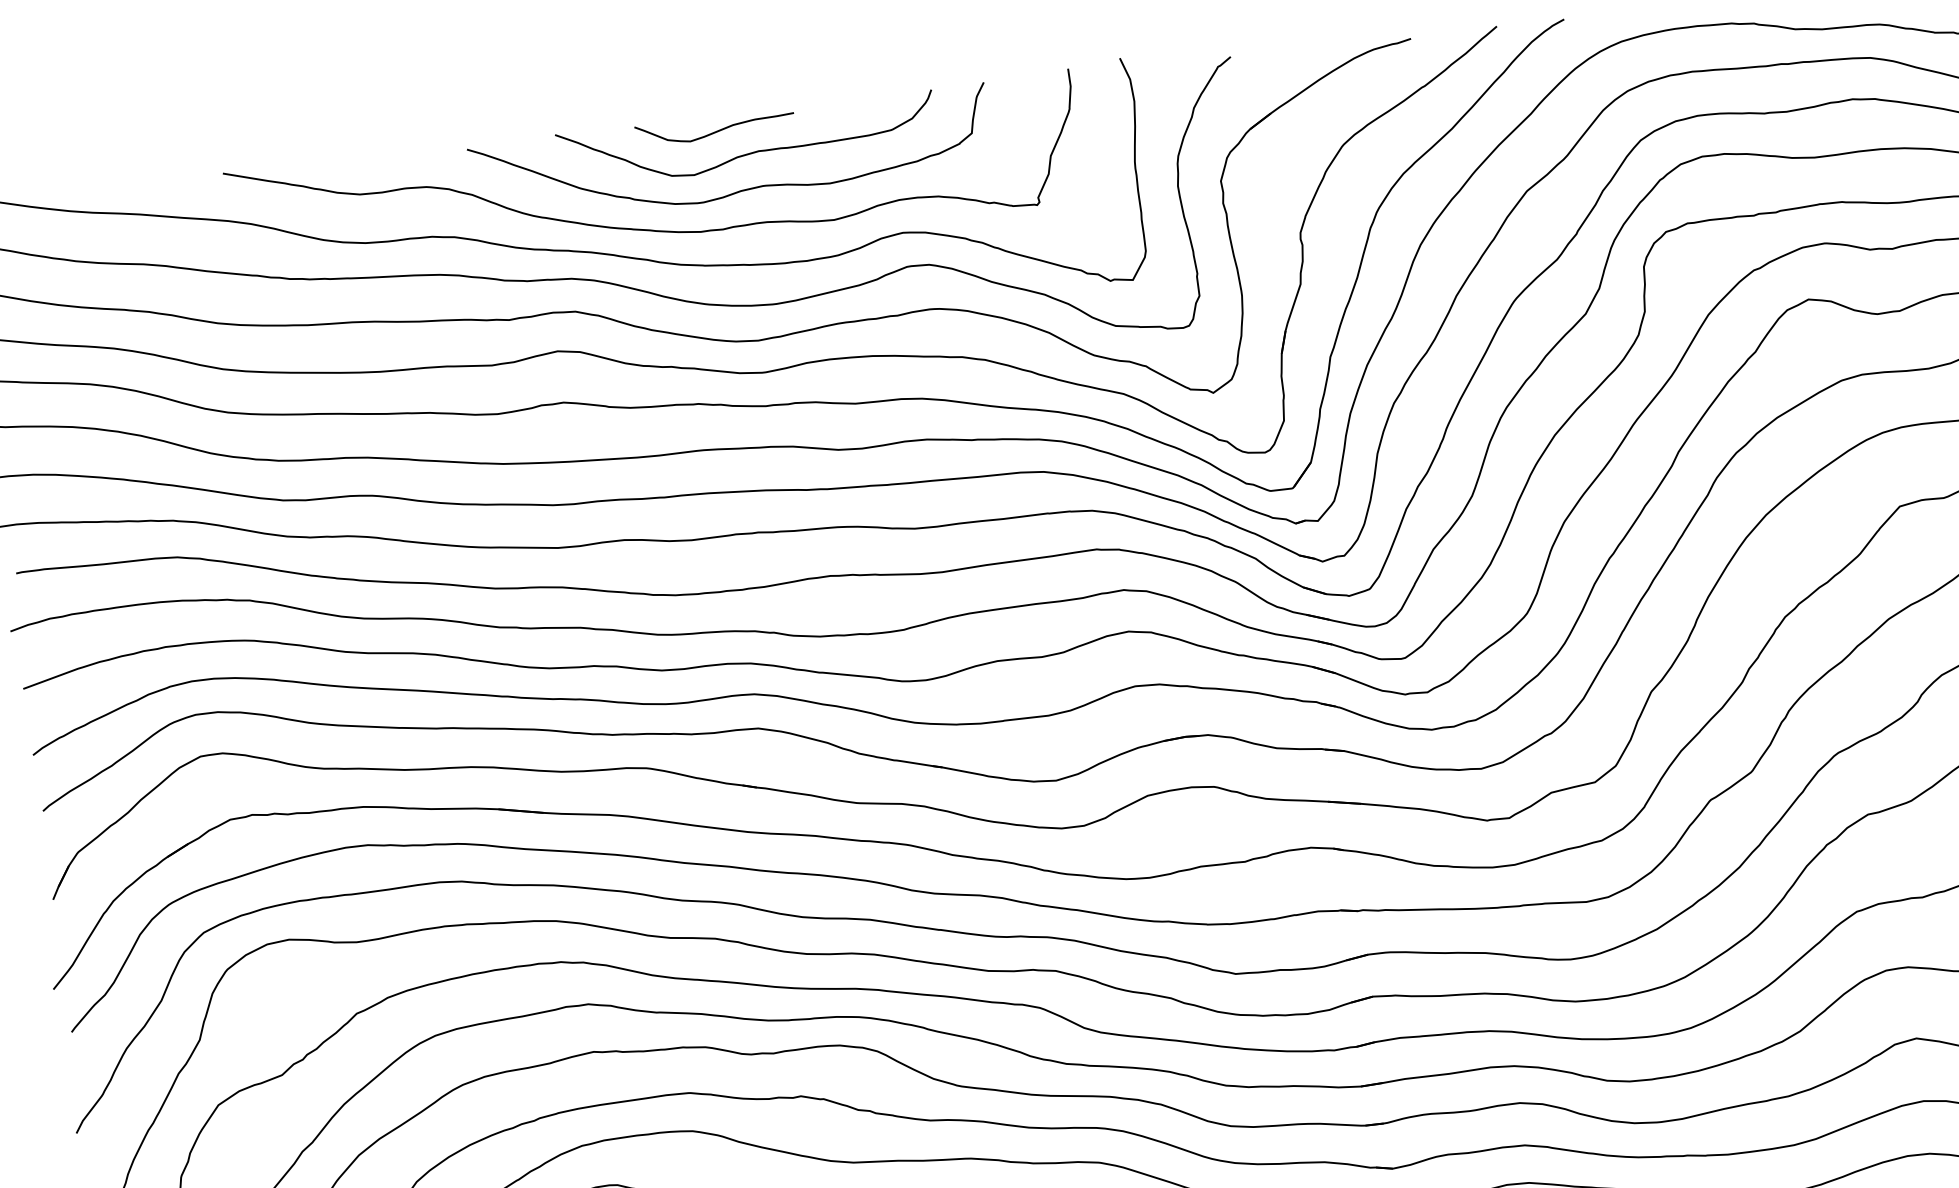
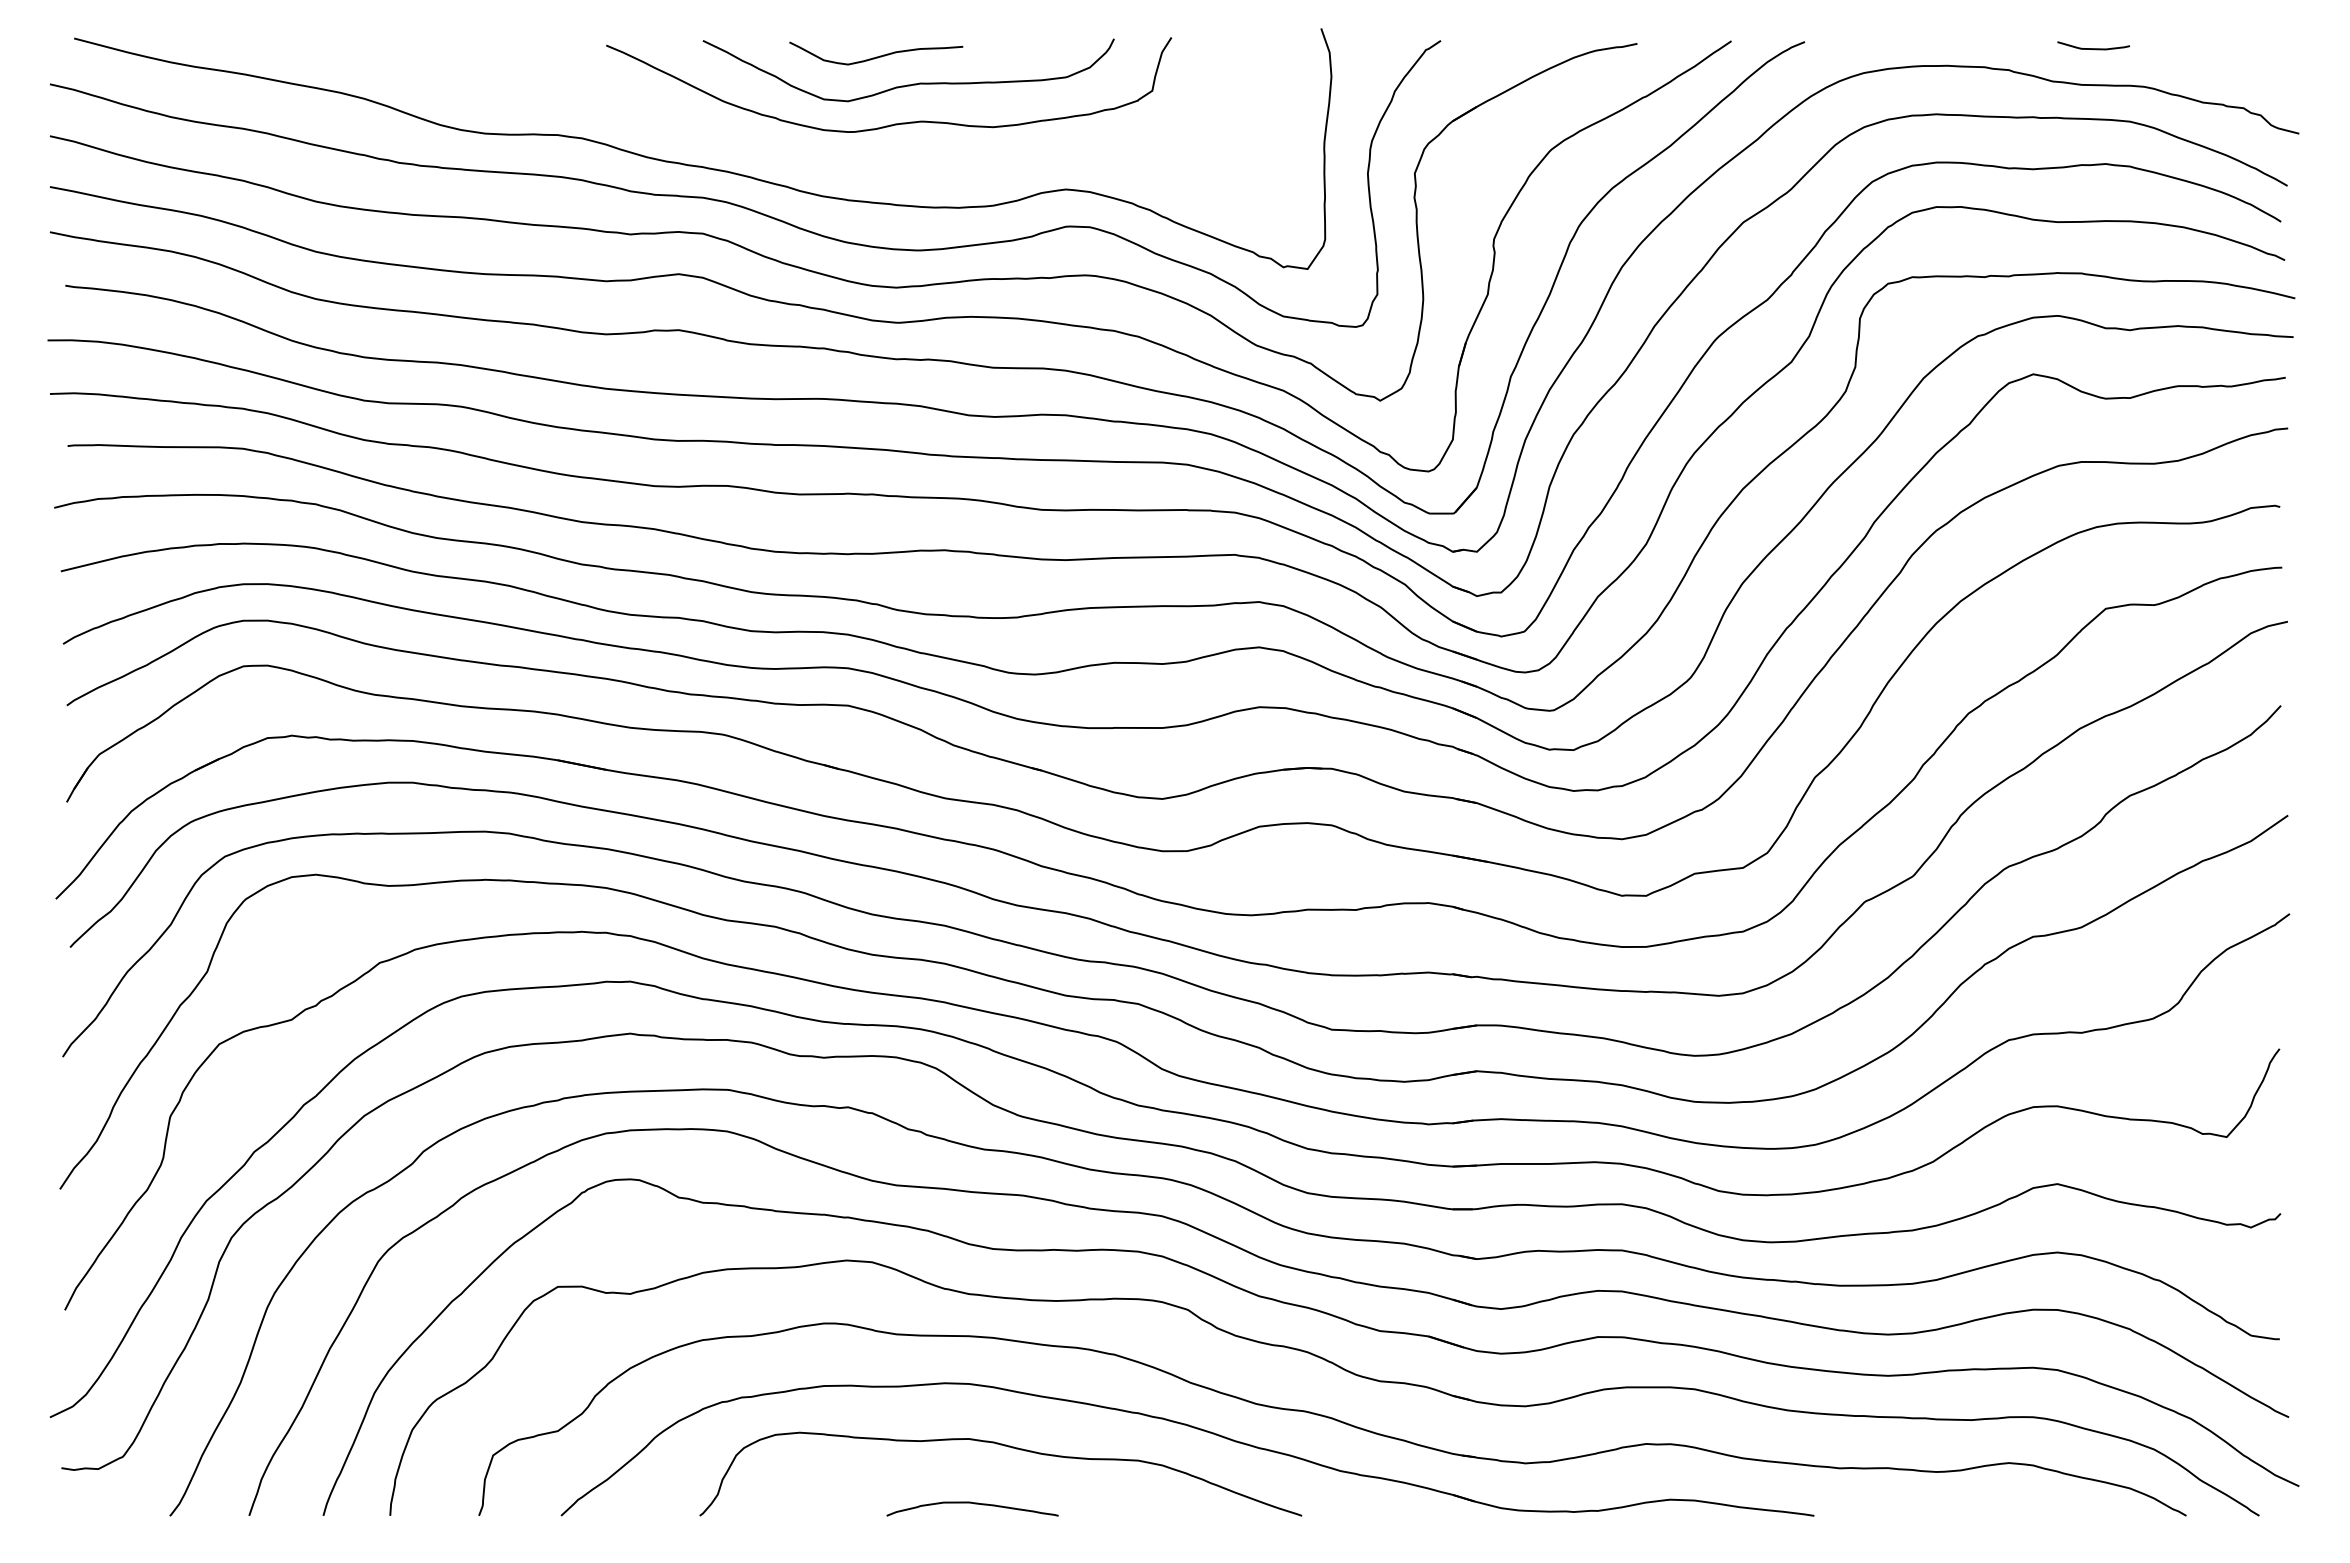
curve: (647, 228) -> (790, 153), removed

